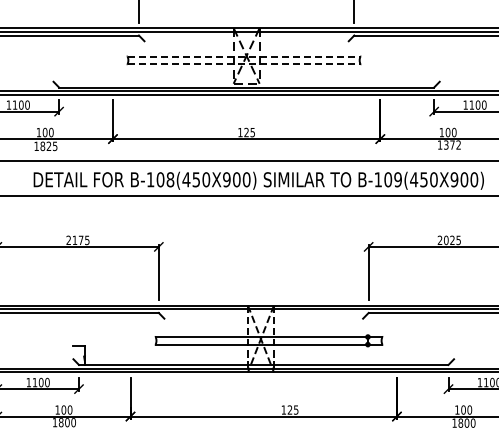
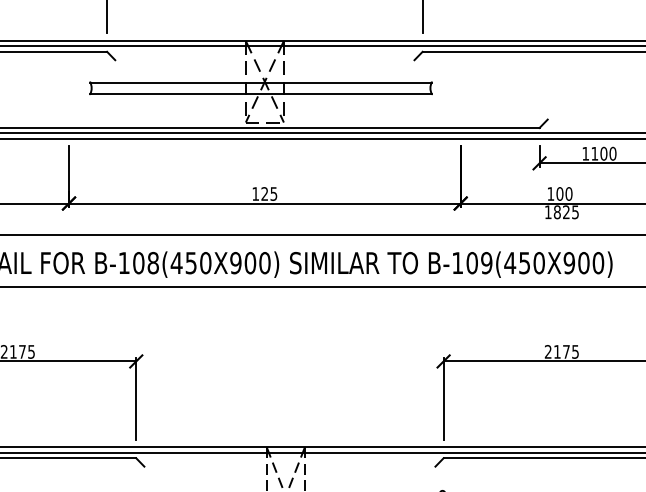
line: (244, 56) -> (261, 82), dashed -> solid
line: (244, 64) -> (261, 94), dashed -> solid
text: (452, 144) -> (566, 211), 1372 -> 1825
text: (449, 240) -> (562, 352), 2025 -> 2175

